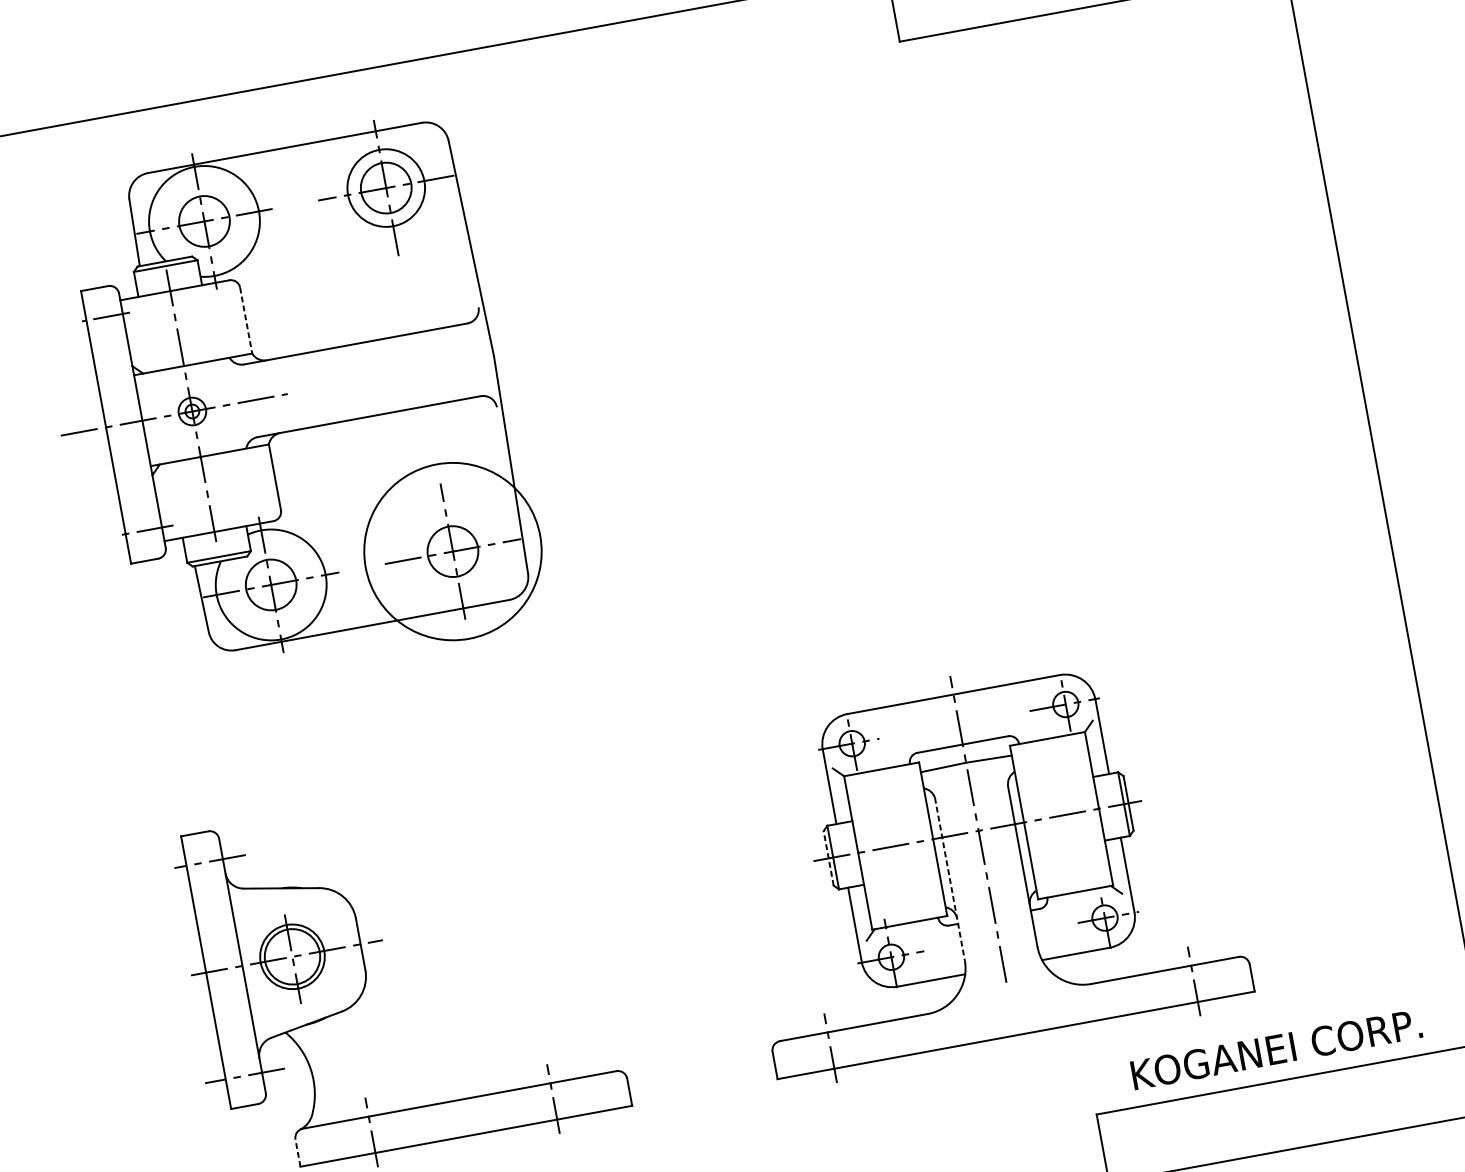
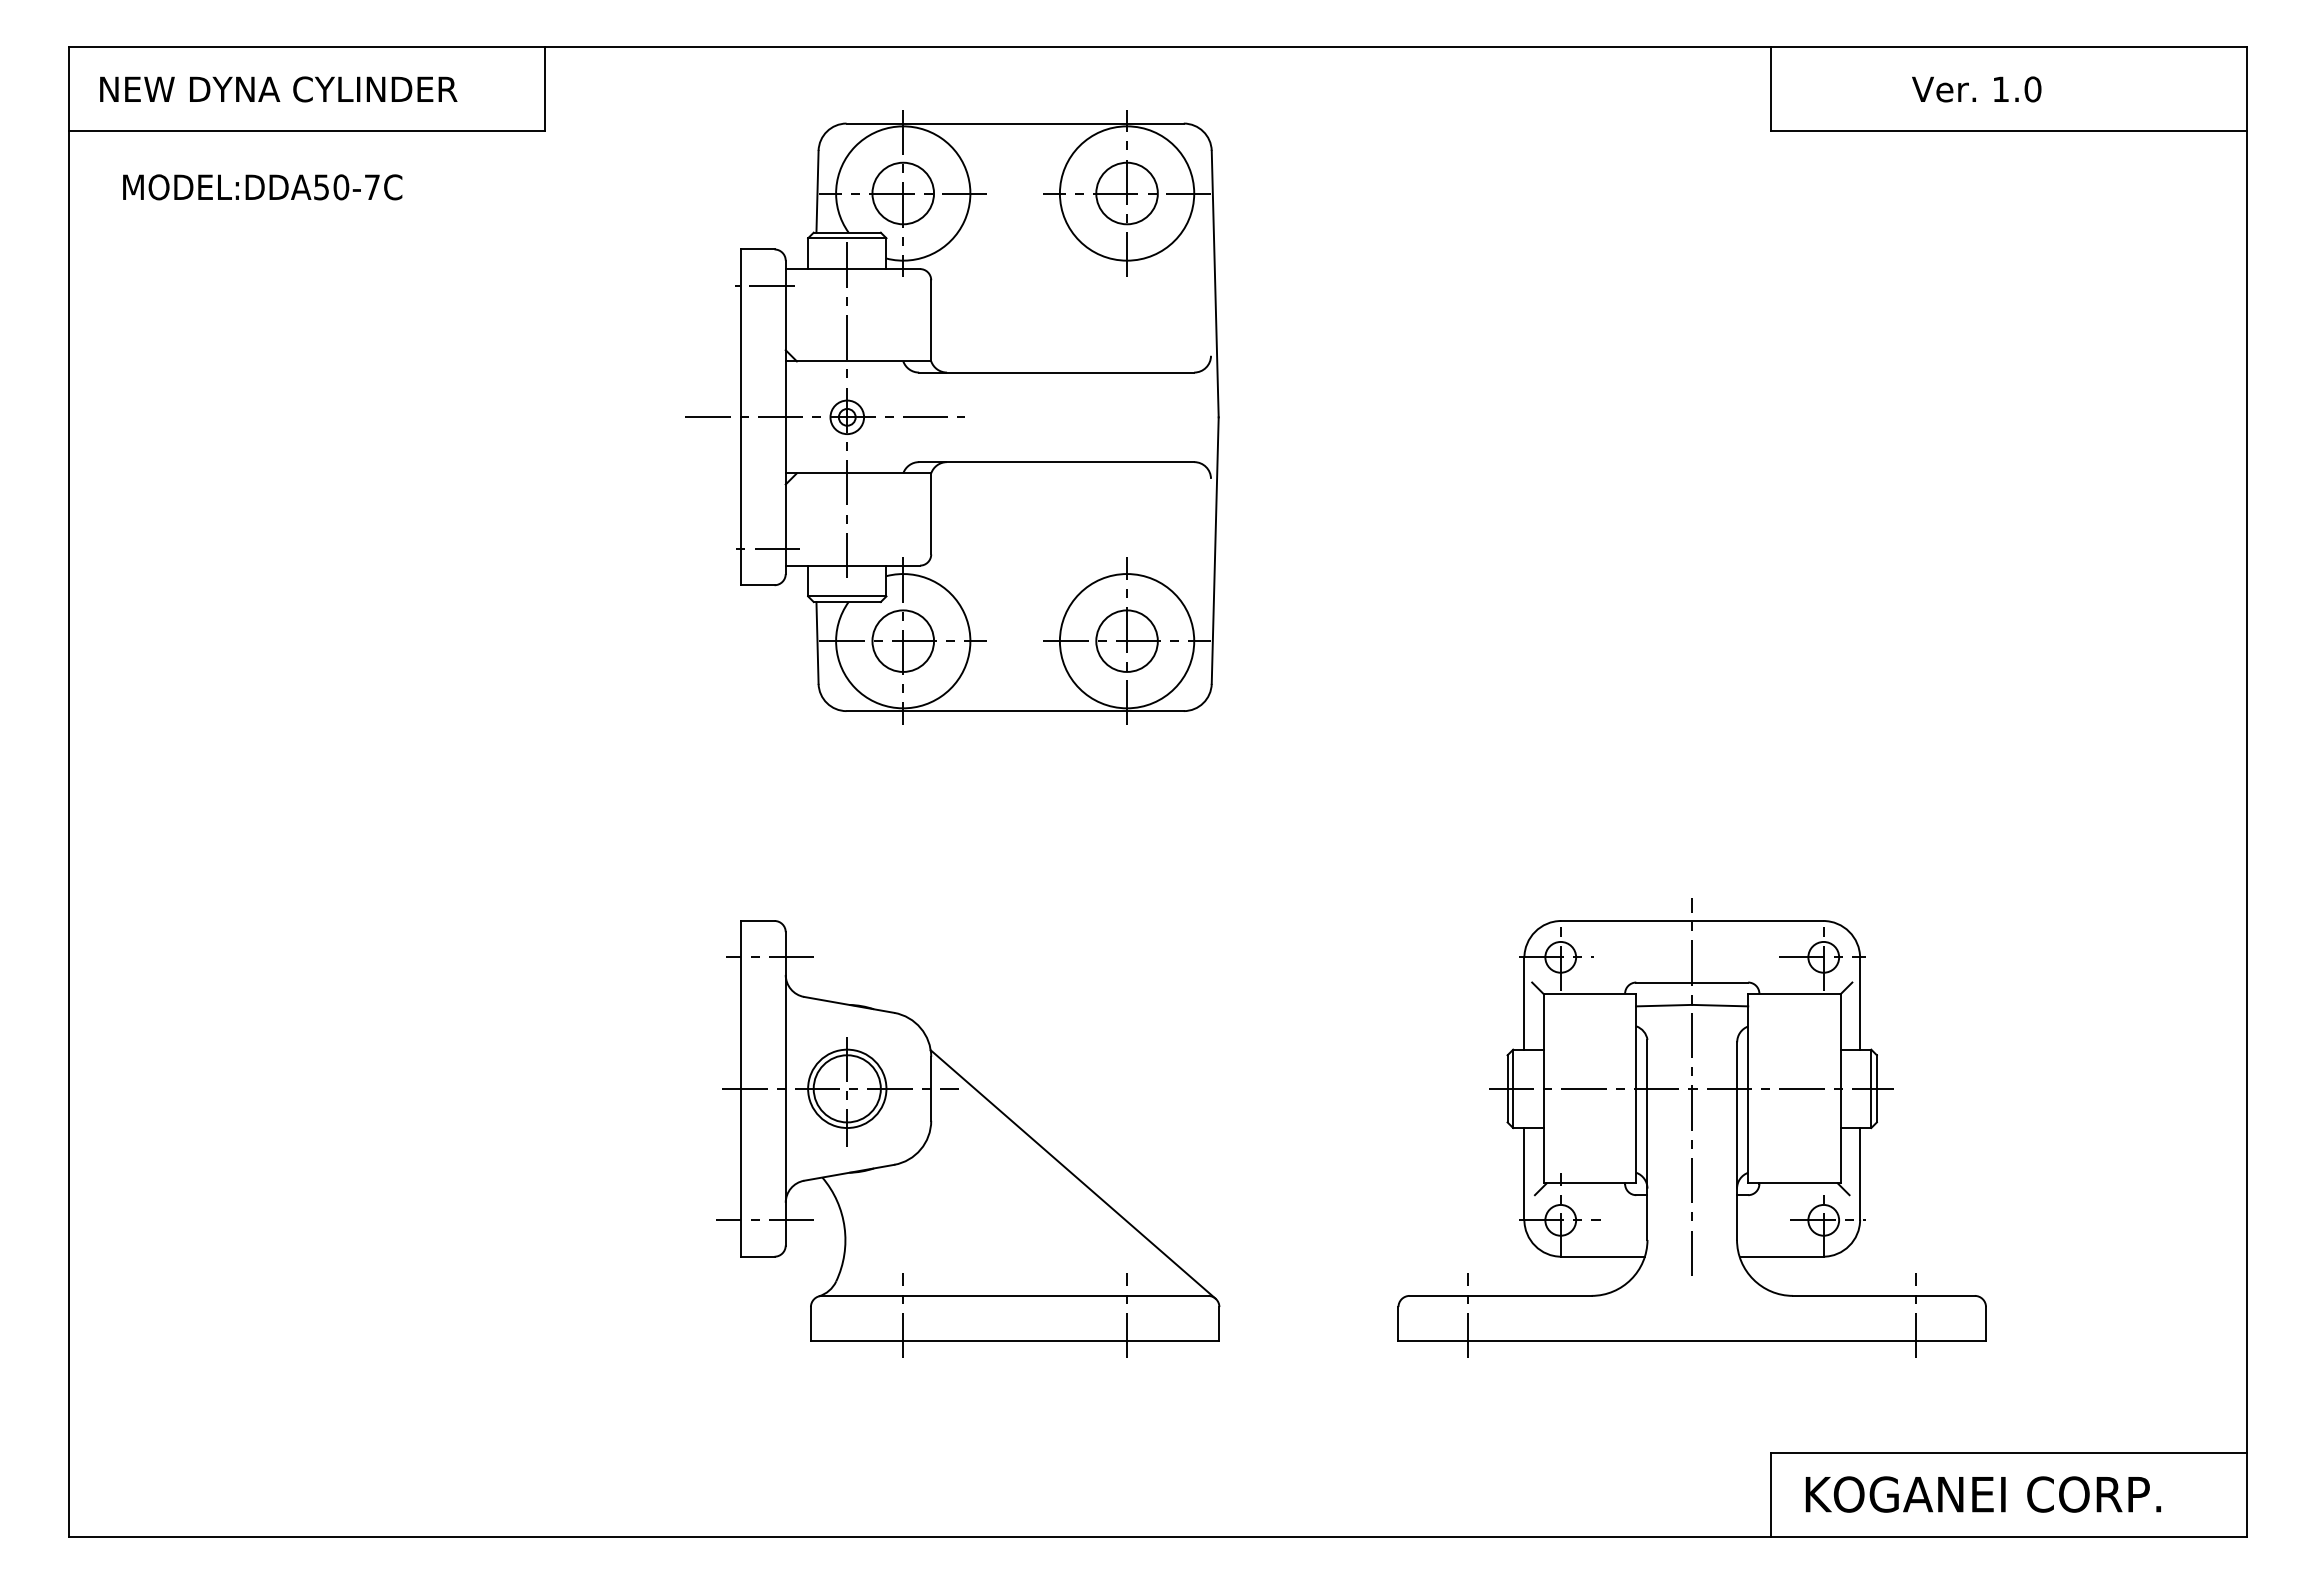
circle: (385, 188) -> (1126, 193), size x1.43
line: (246, 320) -> (931, 320), dashed -> solid
circle: (452, 551) -> (1126, 641), size x0.62
line: (828, 858) -> (1507, 1088), dashed -> solid
line: (949, 878) -> (1647, 1139), dashed -> solid
line: (488, 992) -> (1072, 1174), added
text: (1275, 1049) -> (1982, 1494), moved
line: (297, 1152) -> (810, 1323), dashed -> solid

